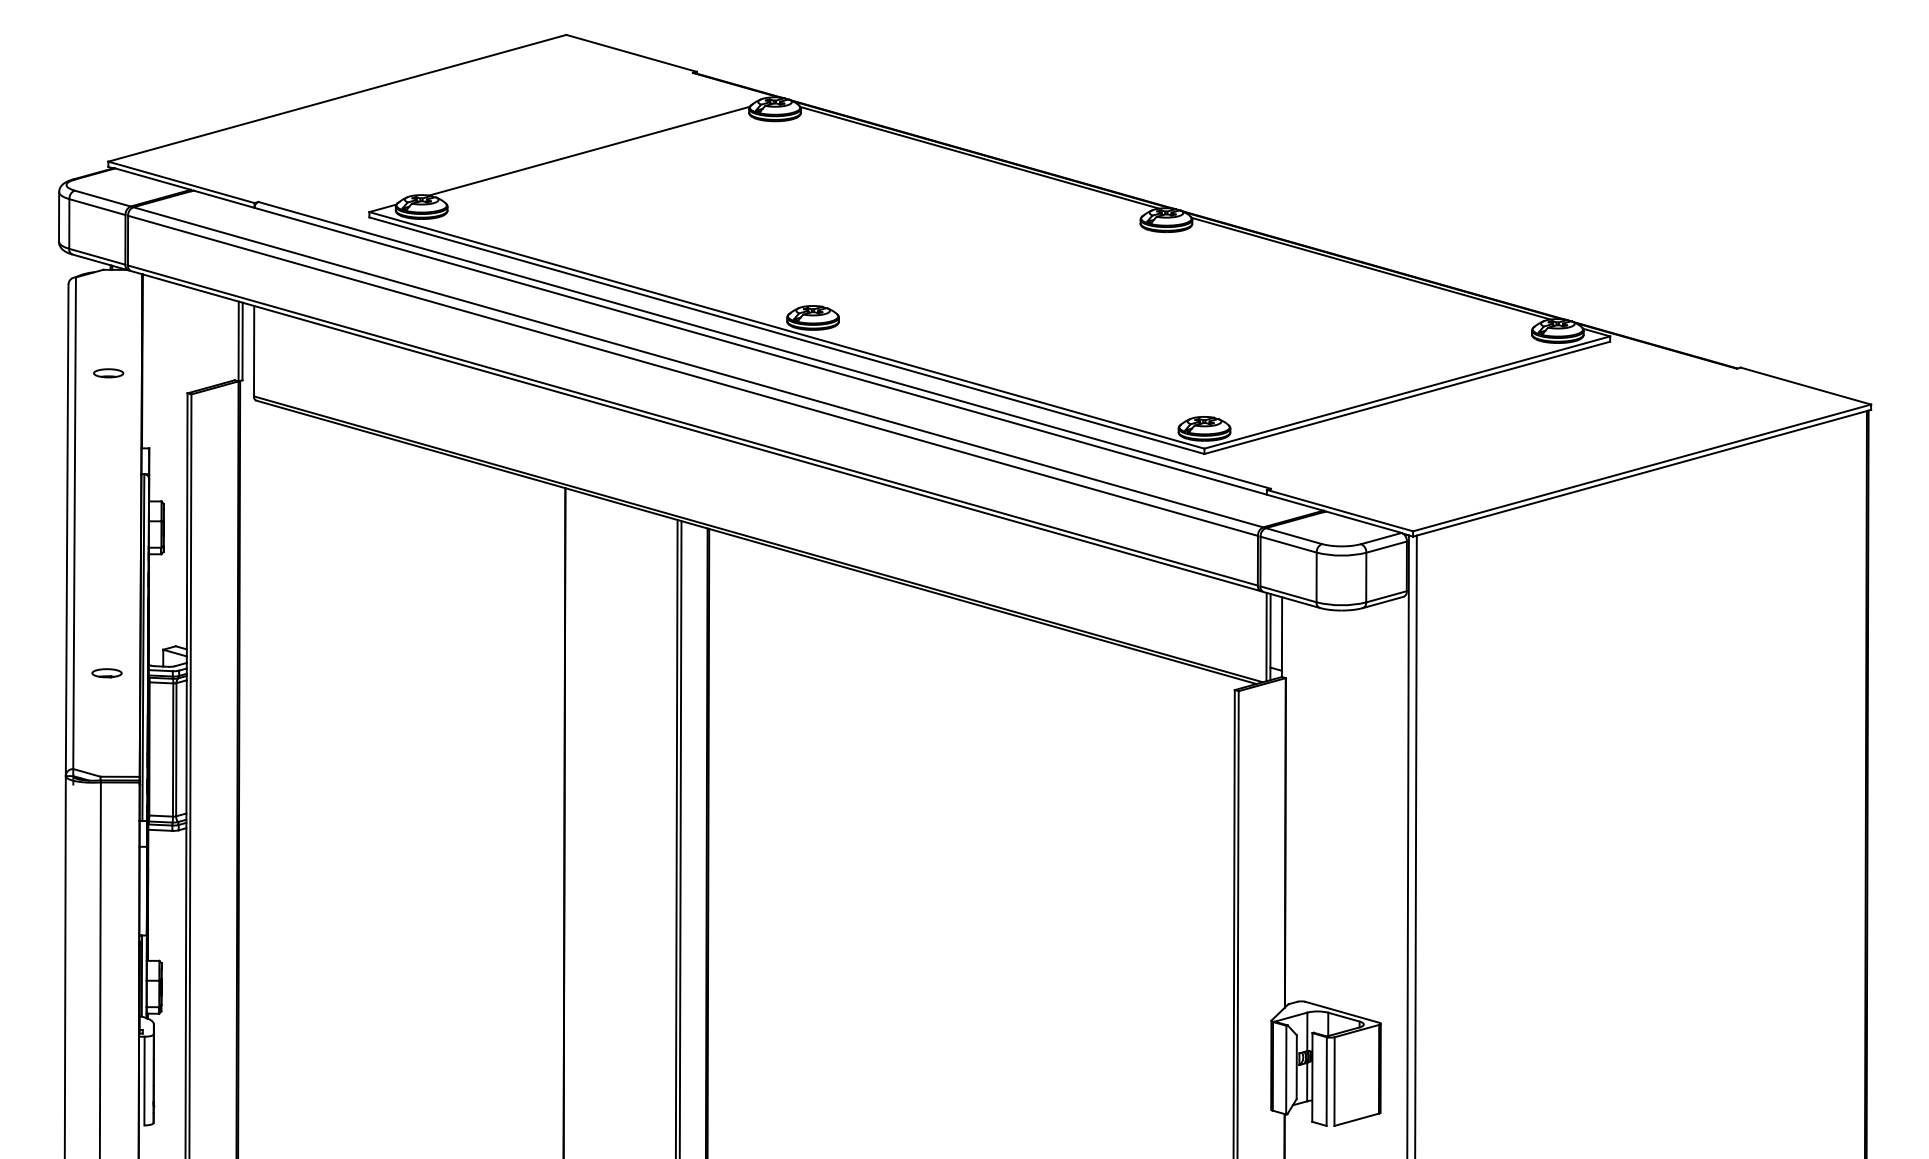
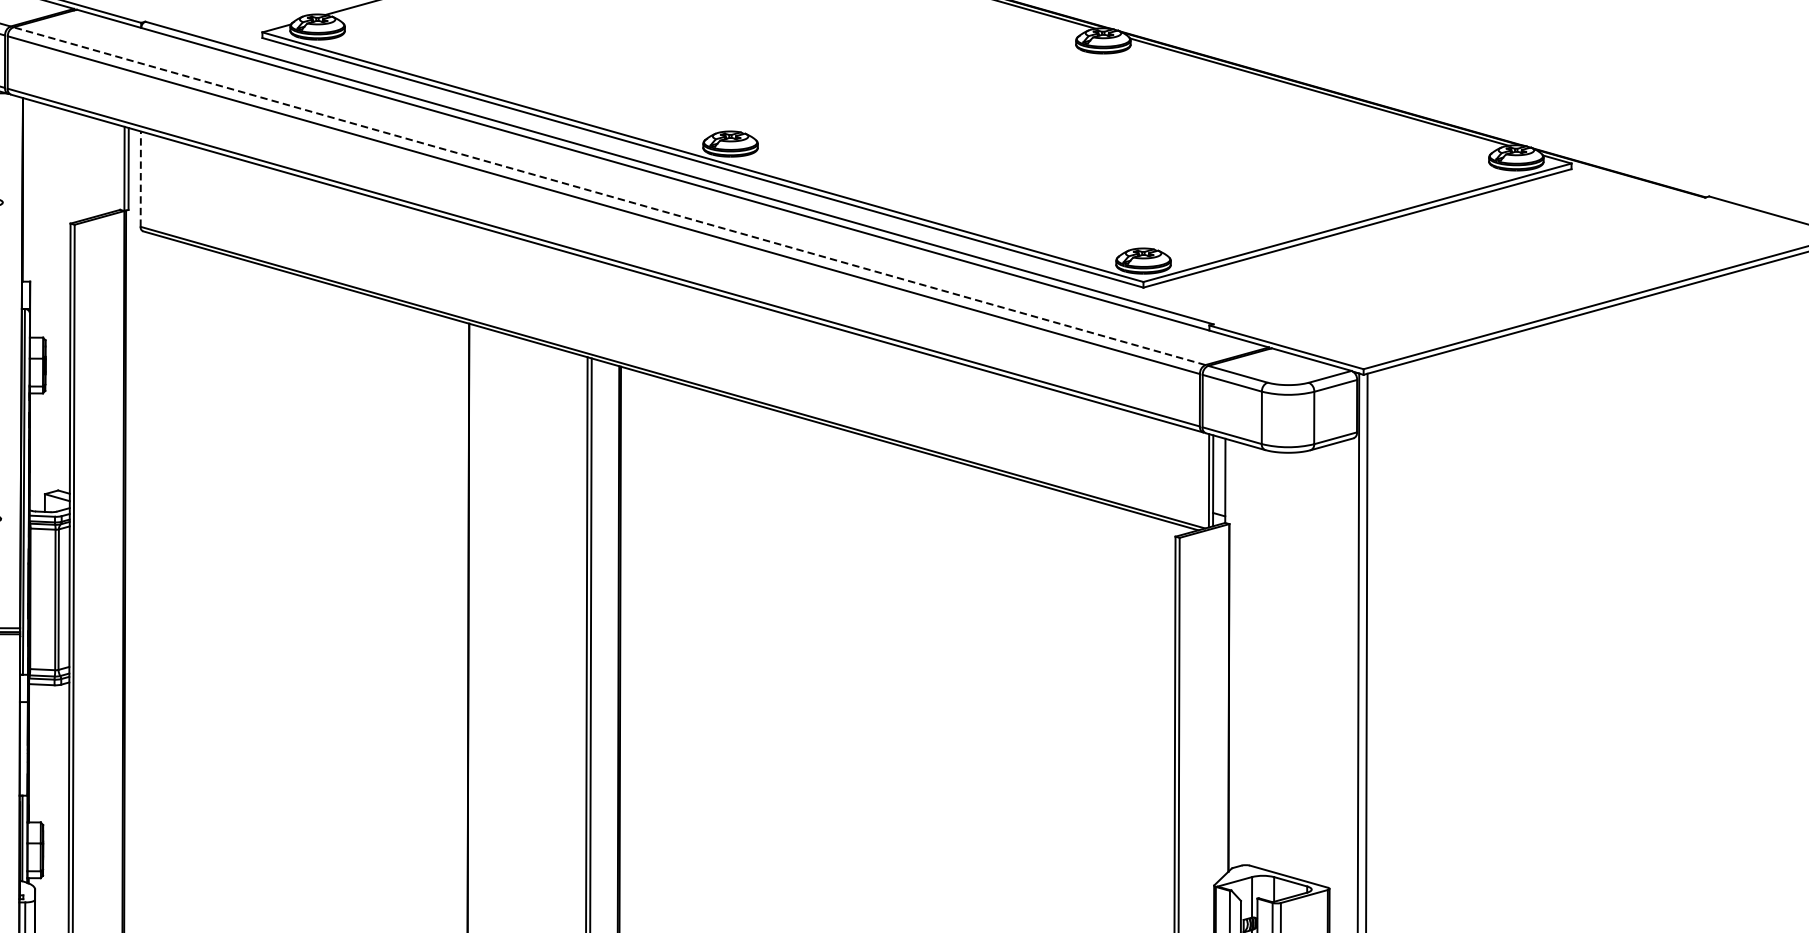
line: (254, 350) -> (141, 178), solid -> dashed
line: (697, 367) -> (608, 196), solid -> dashed

